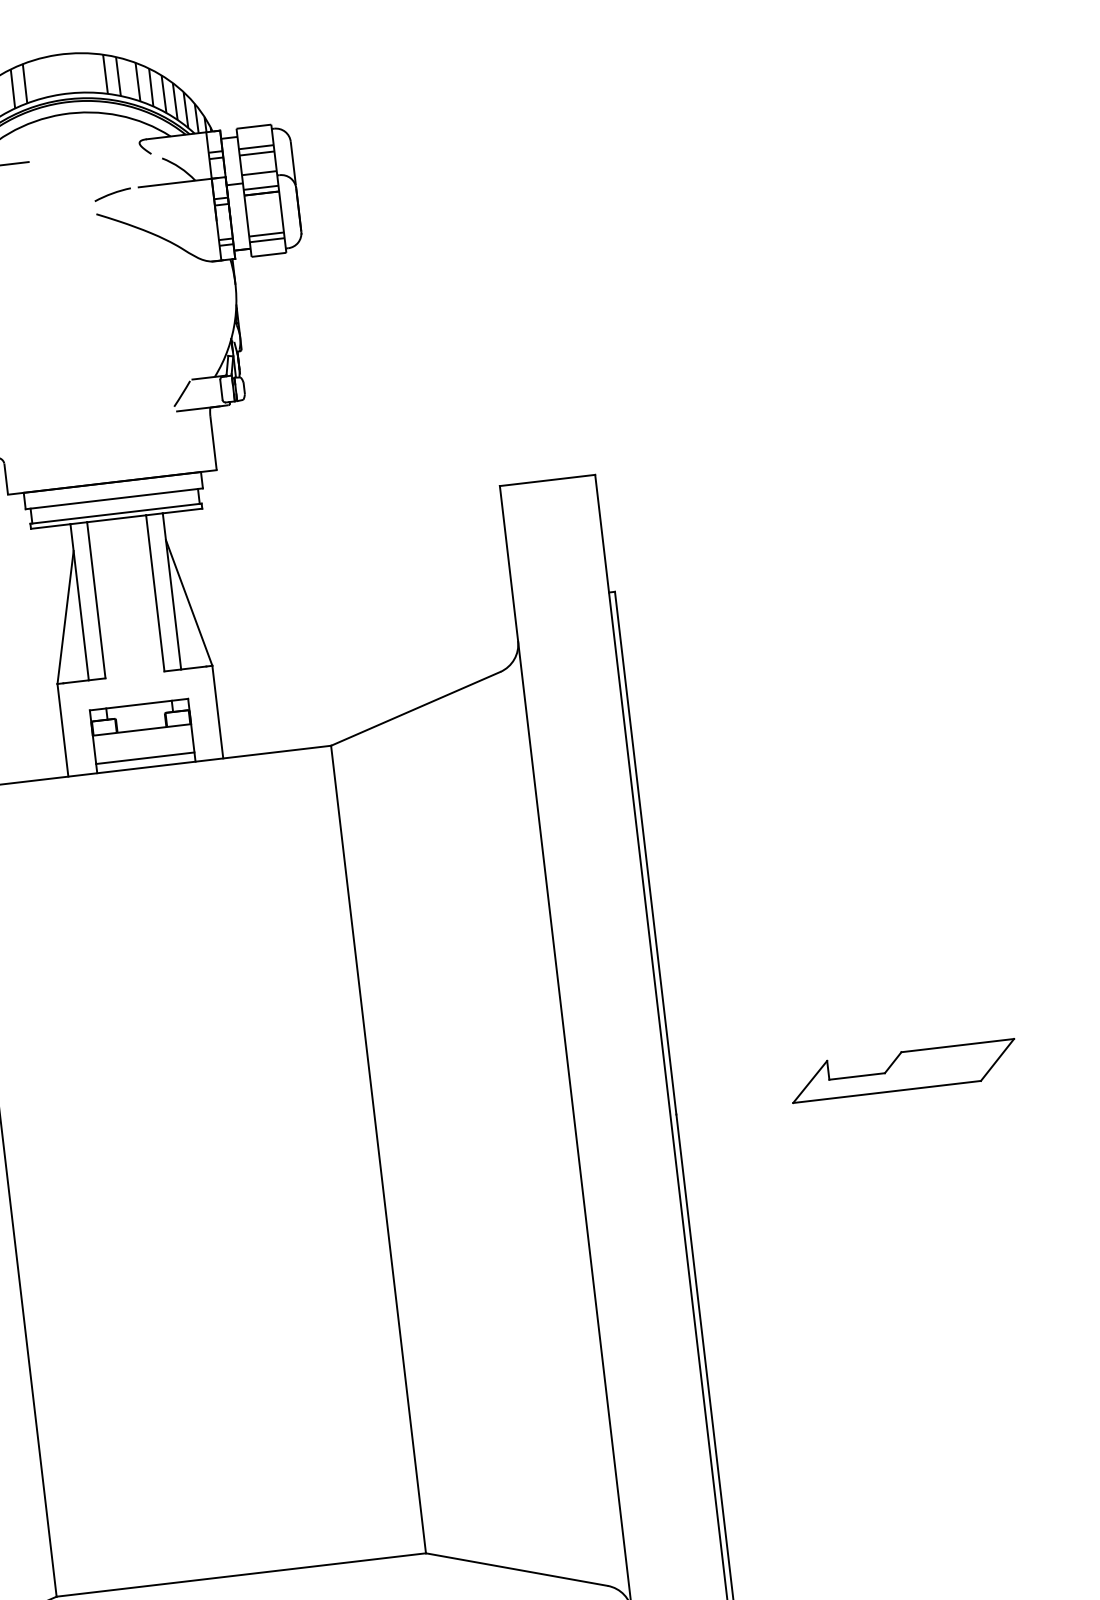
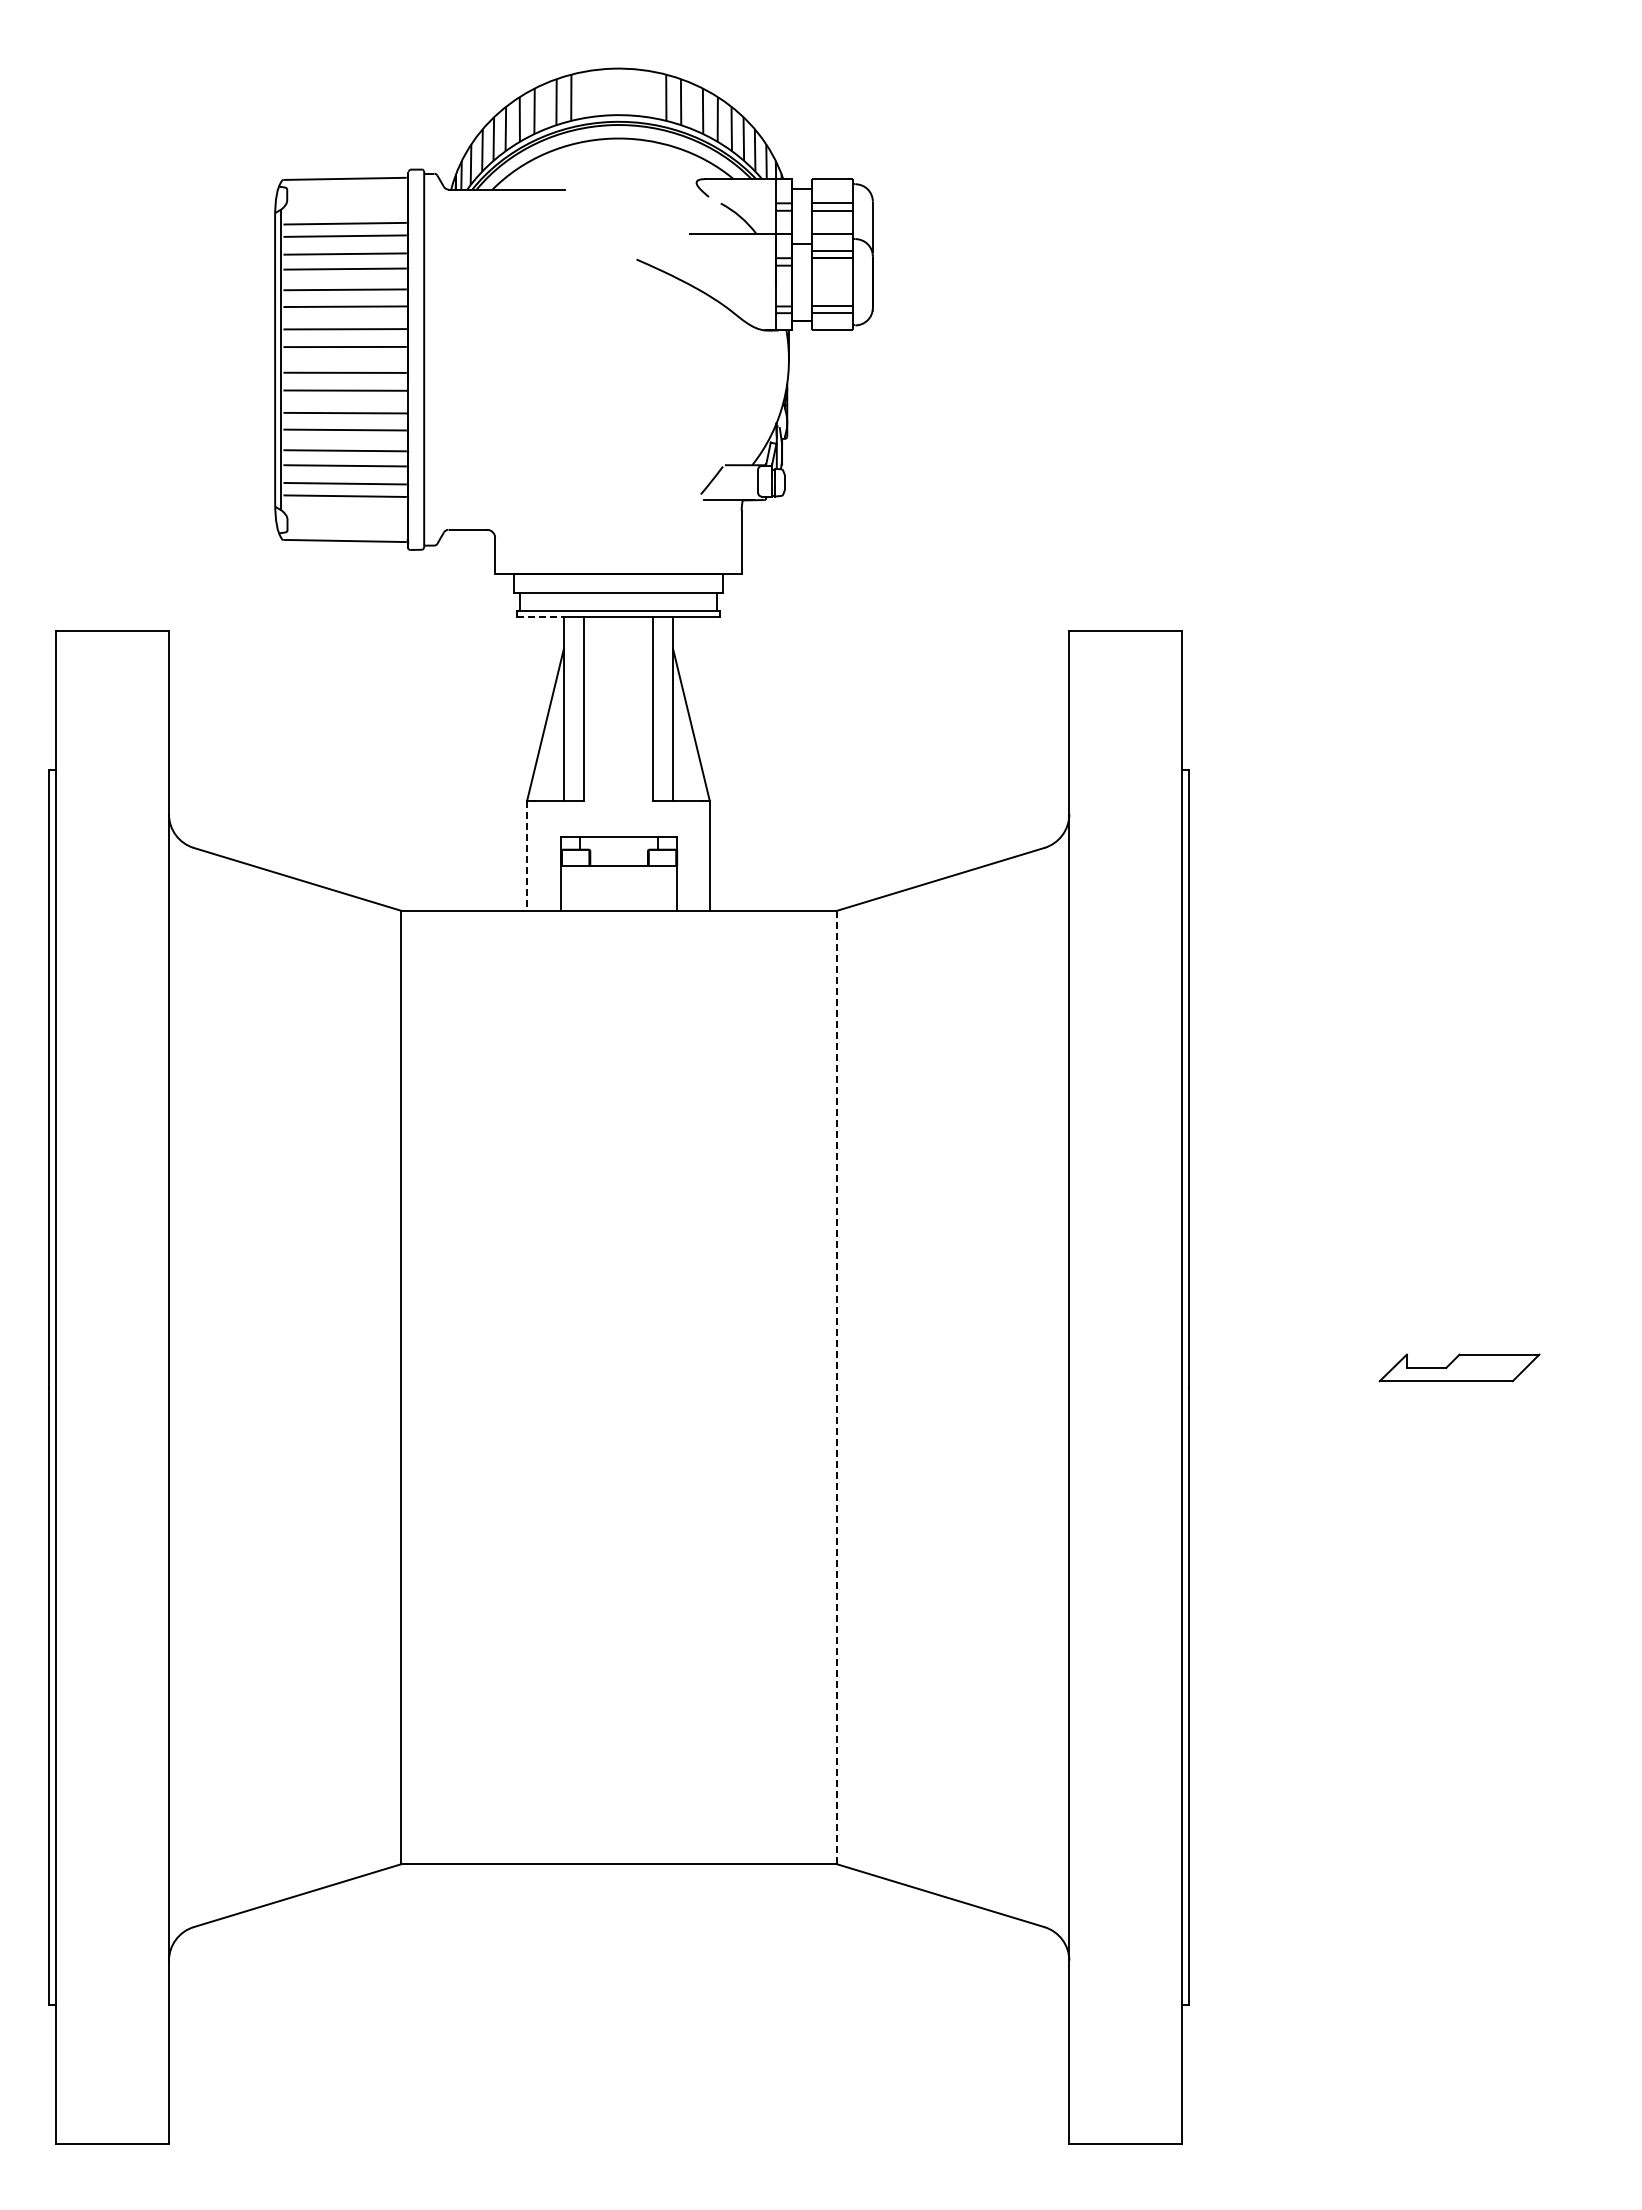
arc: (112, 194) -> (658, 238), removed
line: (51, 526) -> (541, 617), solid -> dashed
line: (62, 730) -> (526, 856), solid -> dashed
line: (145, 757) -> (619, 899), removed
part: (903, 1070) -> (1459, 1367), size x0.6
line: (378, 1149) -> (837, 1387), solid -> dashed

